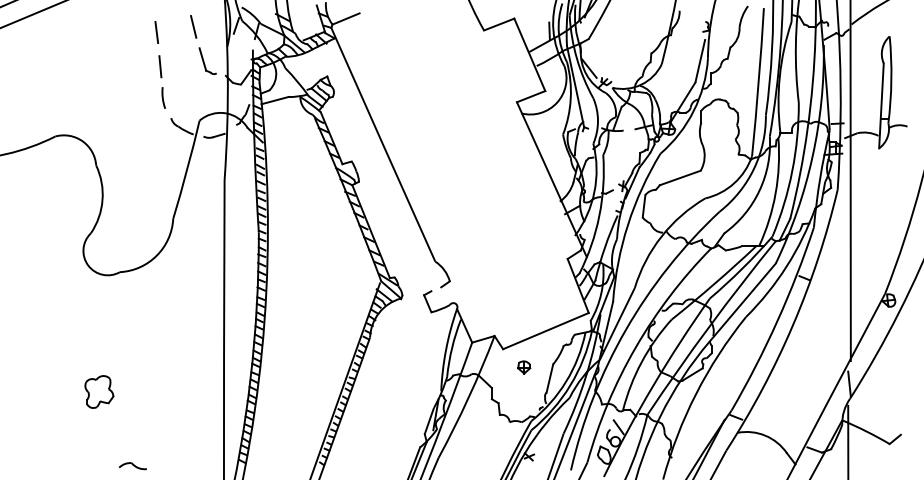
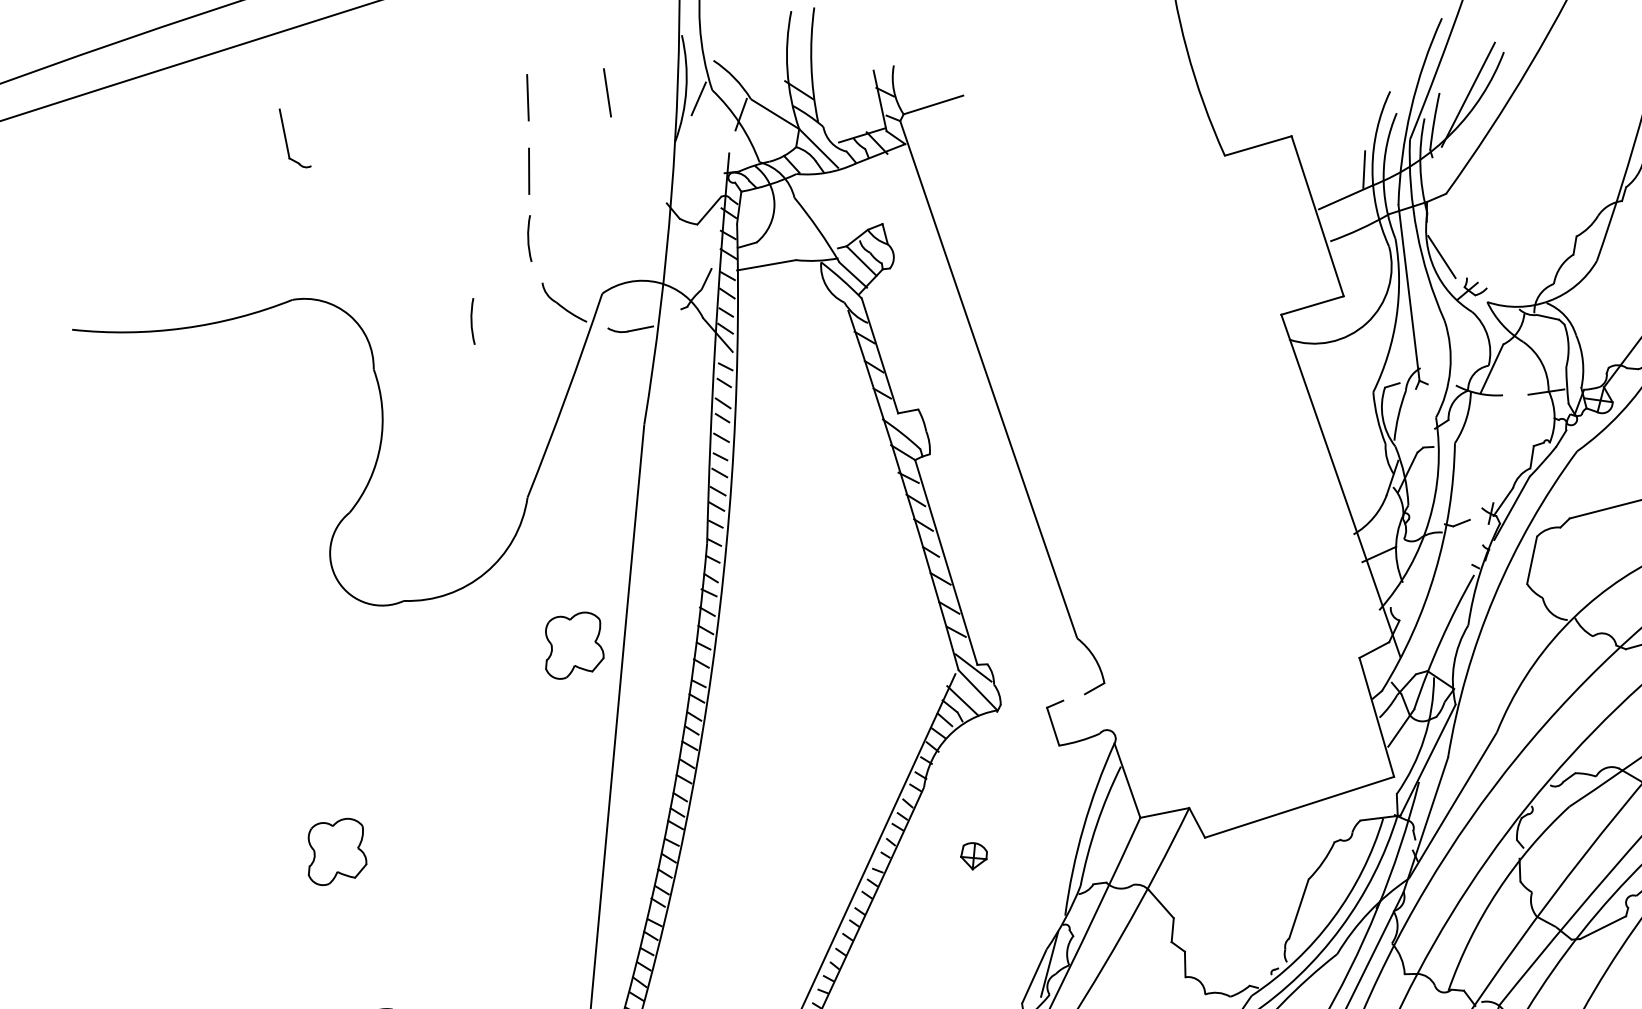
part: (207, 60) -> (294, 137), moved
line: (140, 138) -> (473, 320), added
part: (201, 285) -> (575, 644), added
part: (524, 367) -> (974, 856), moved

